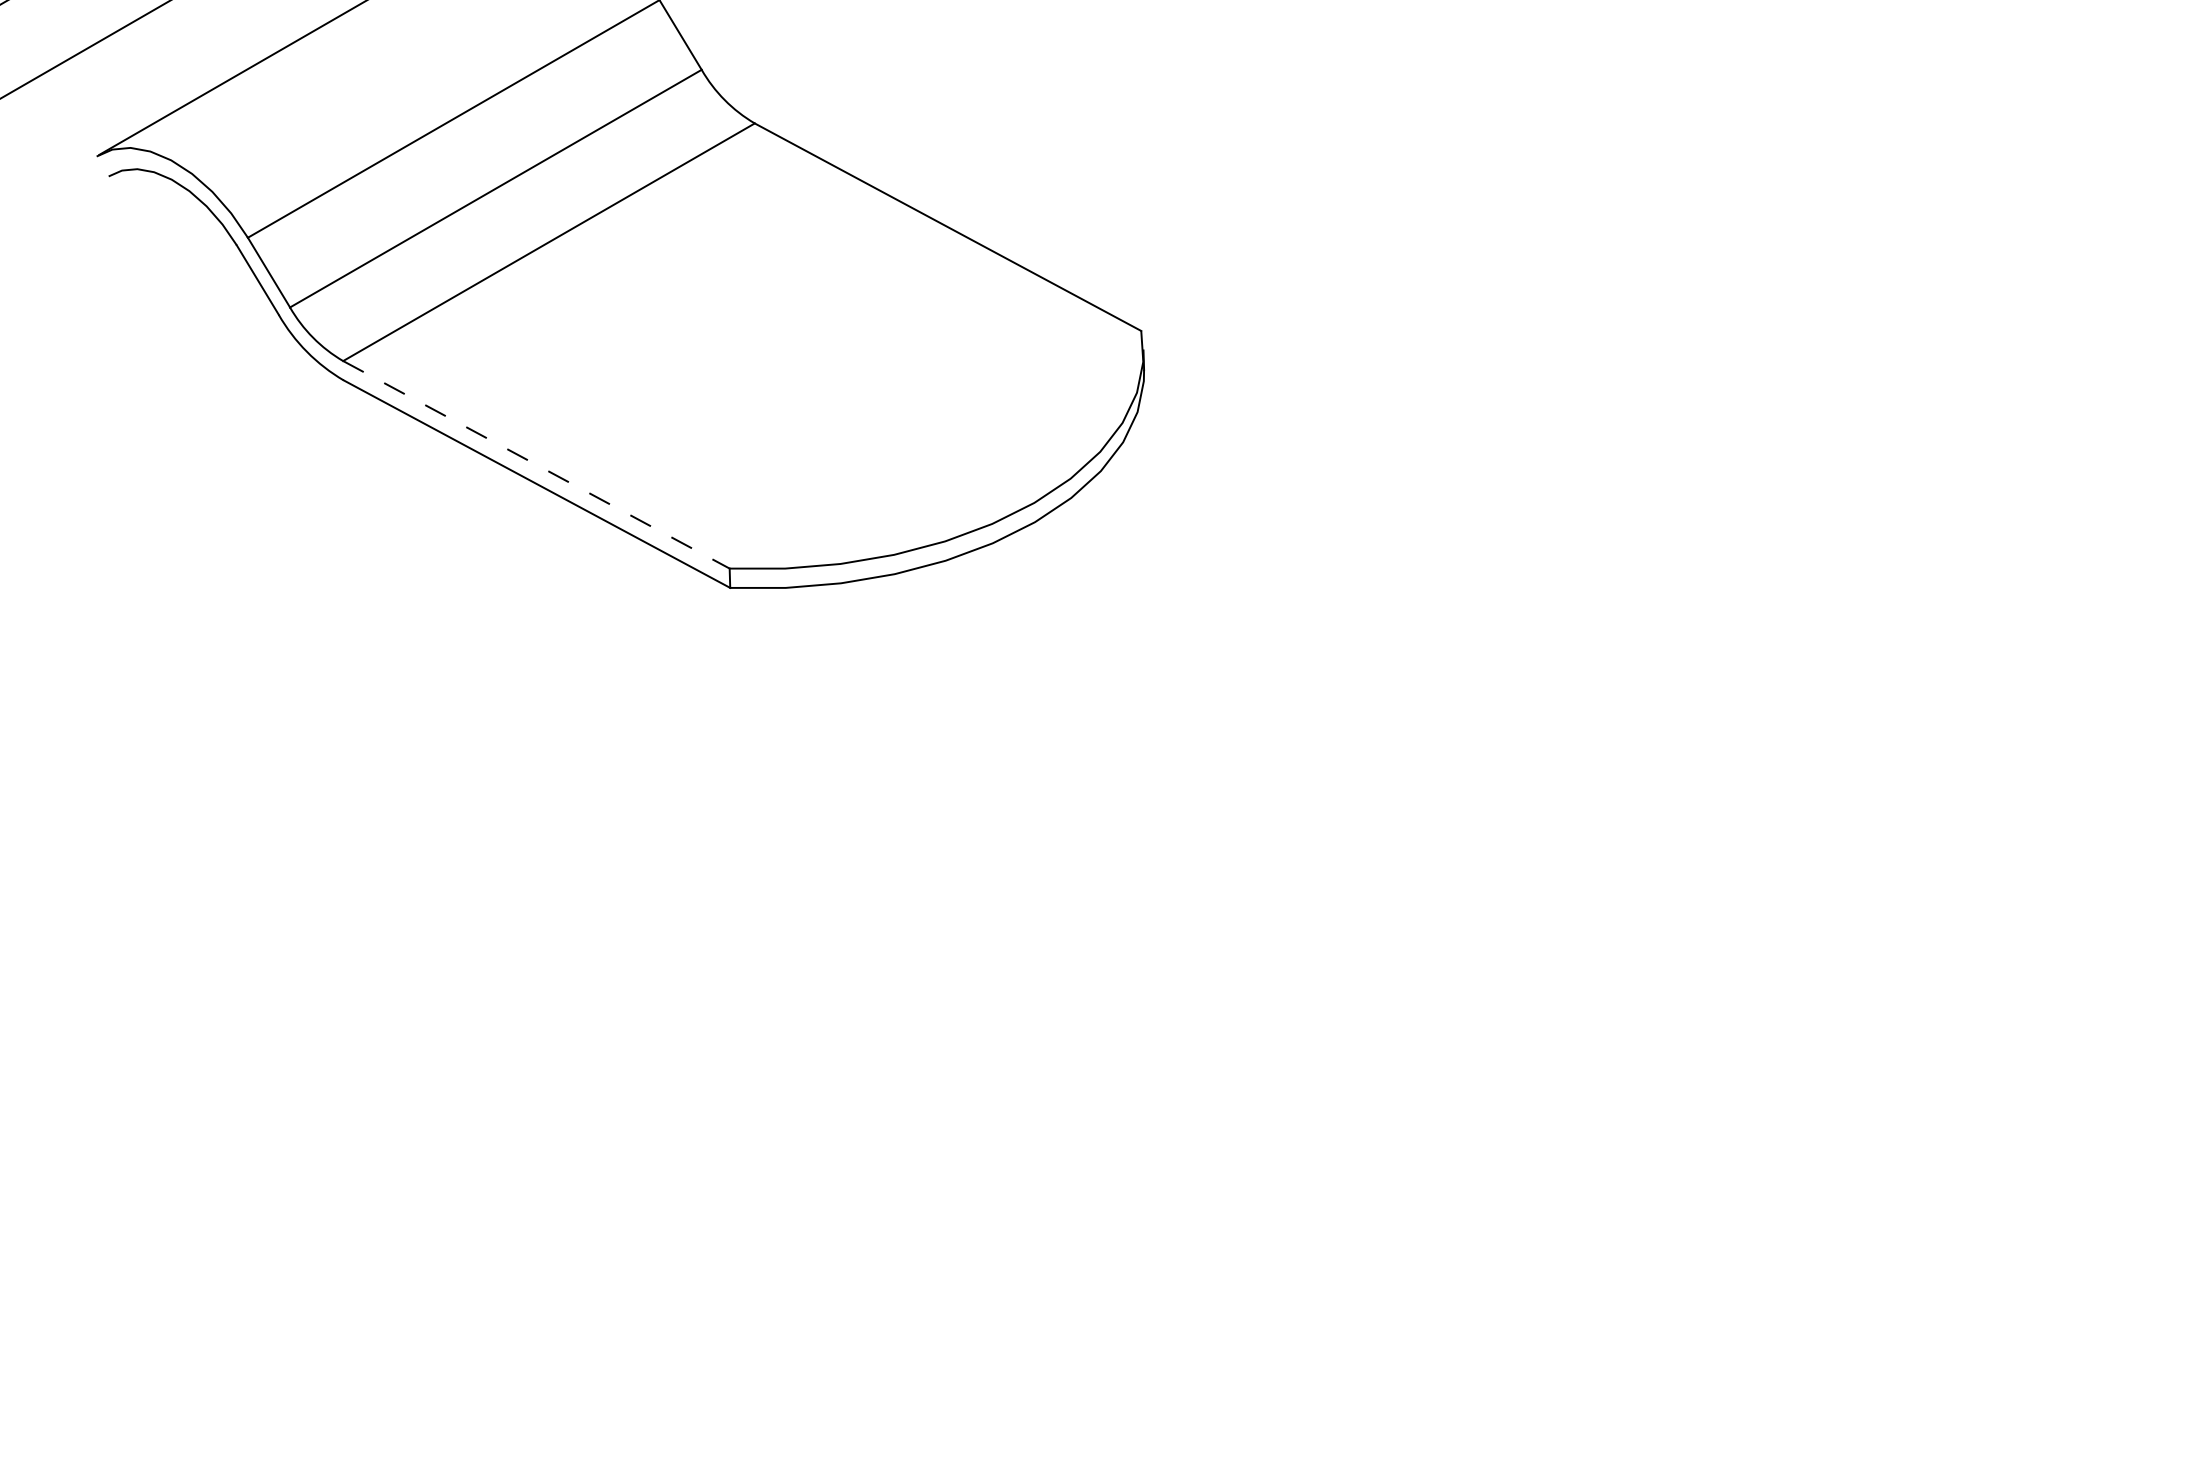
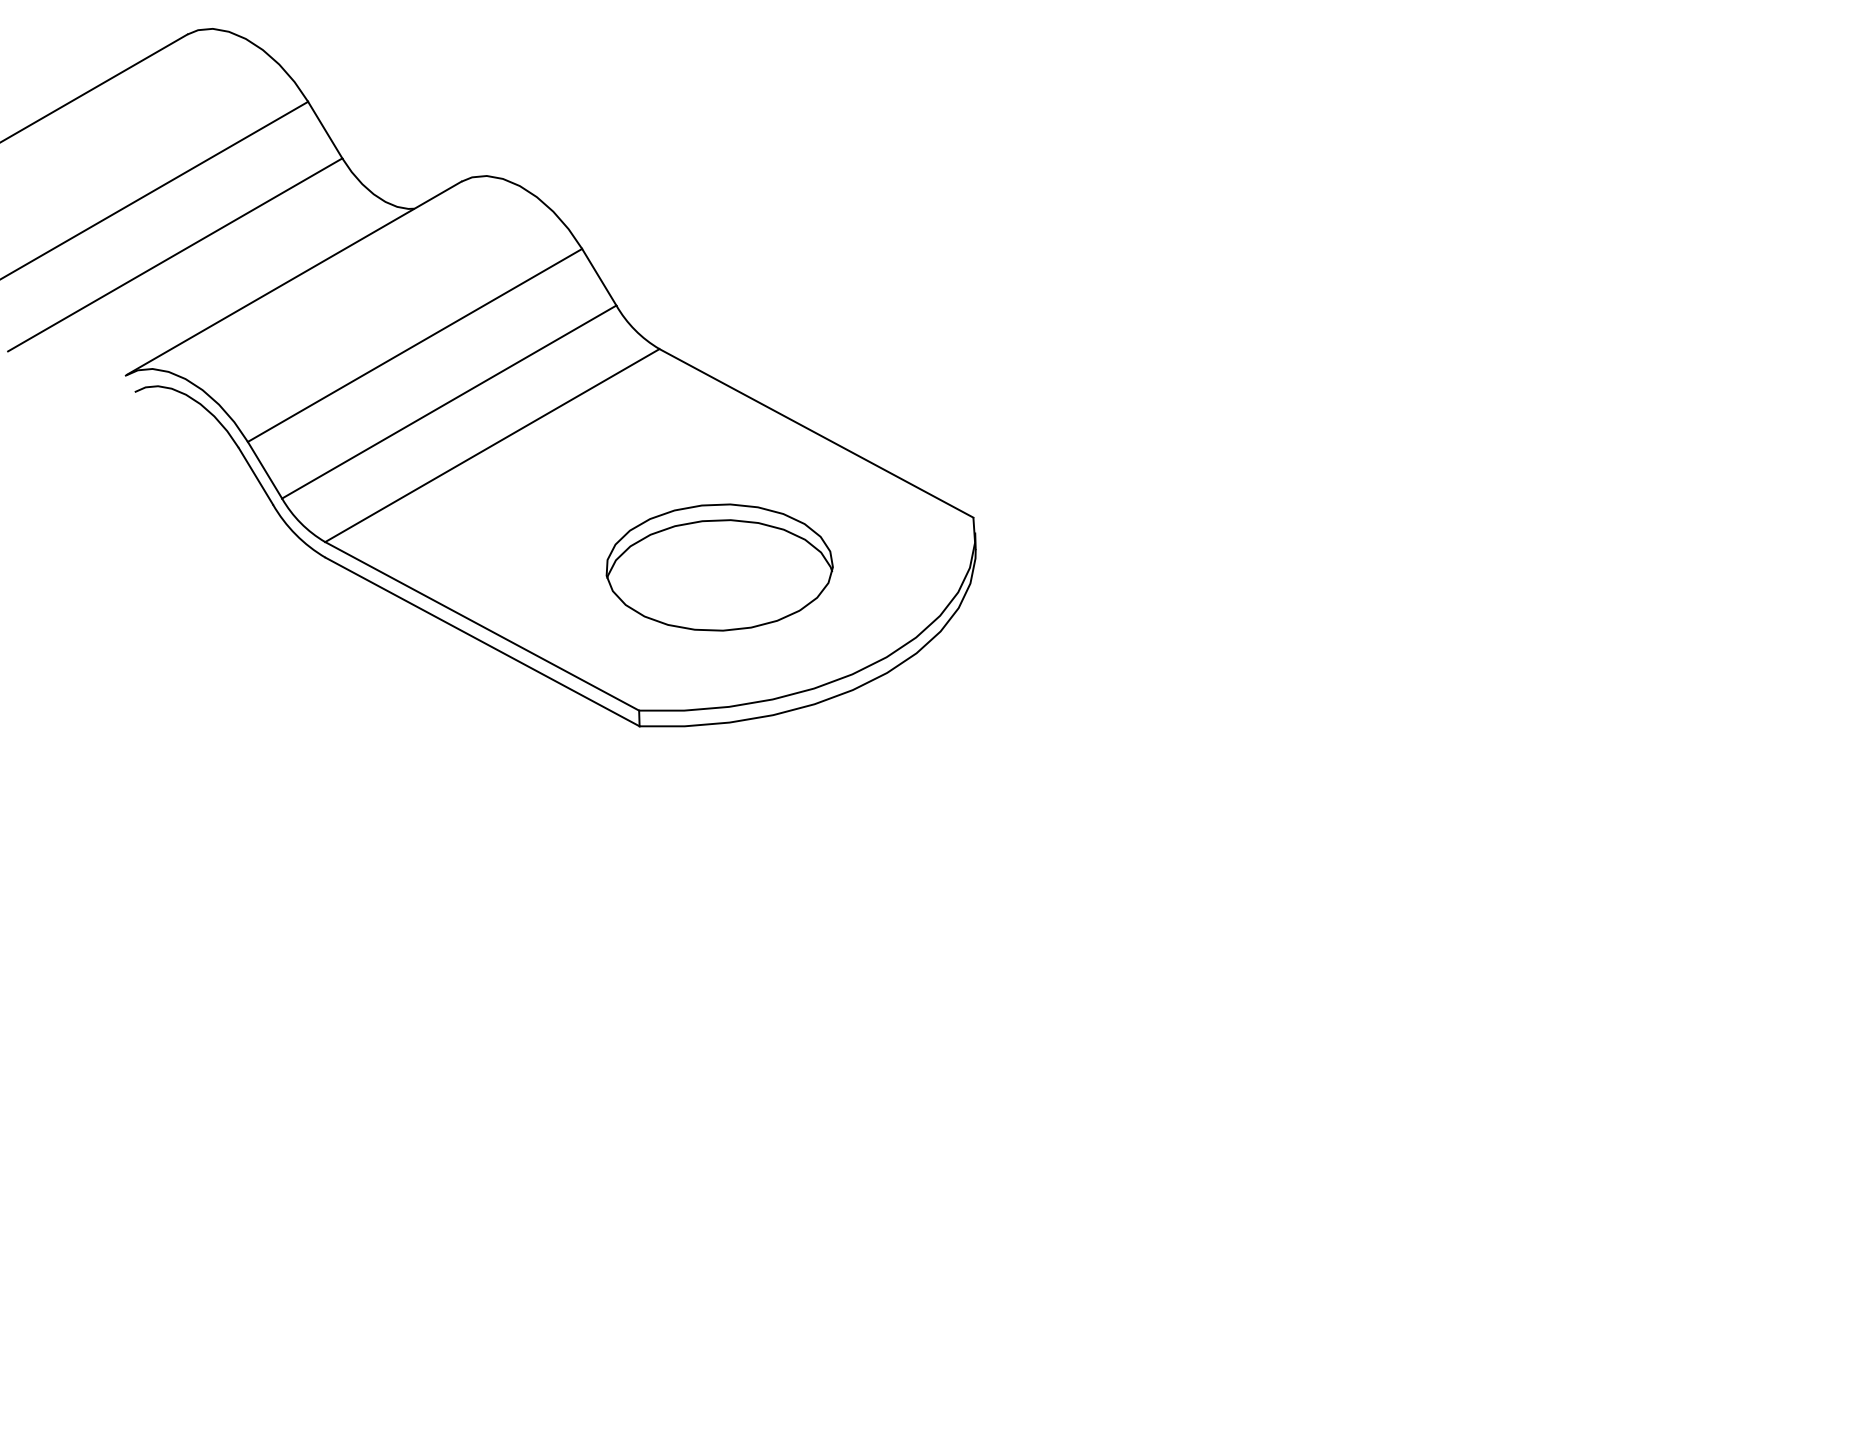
part: (828, 392) -> (719, 567), added
line: (536, 465) -> (482, 626), dashed -> solid

